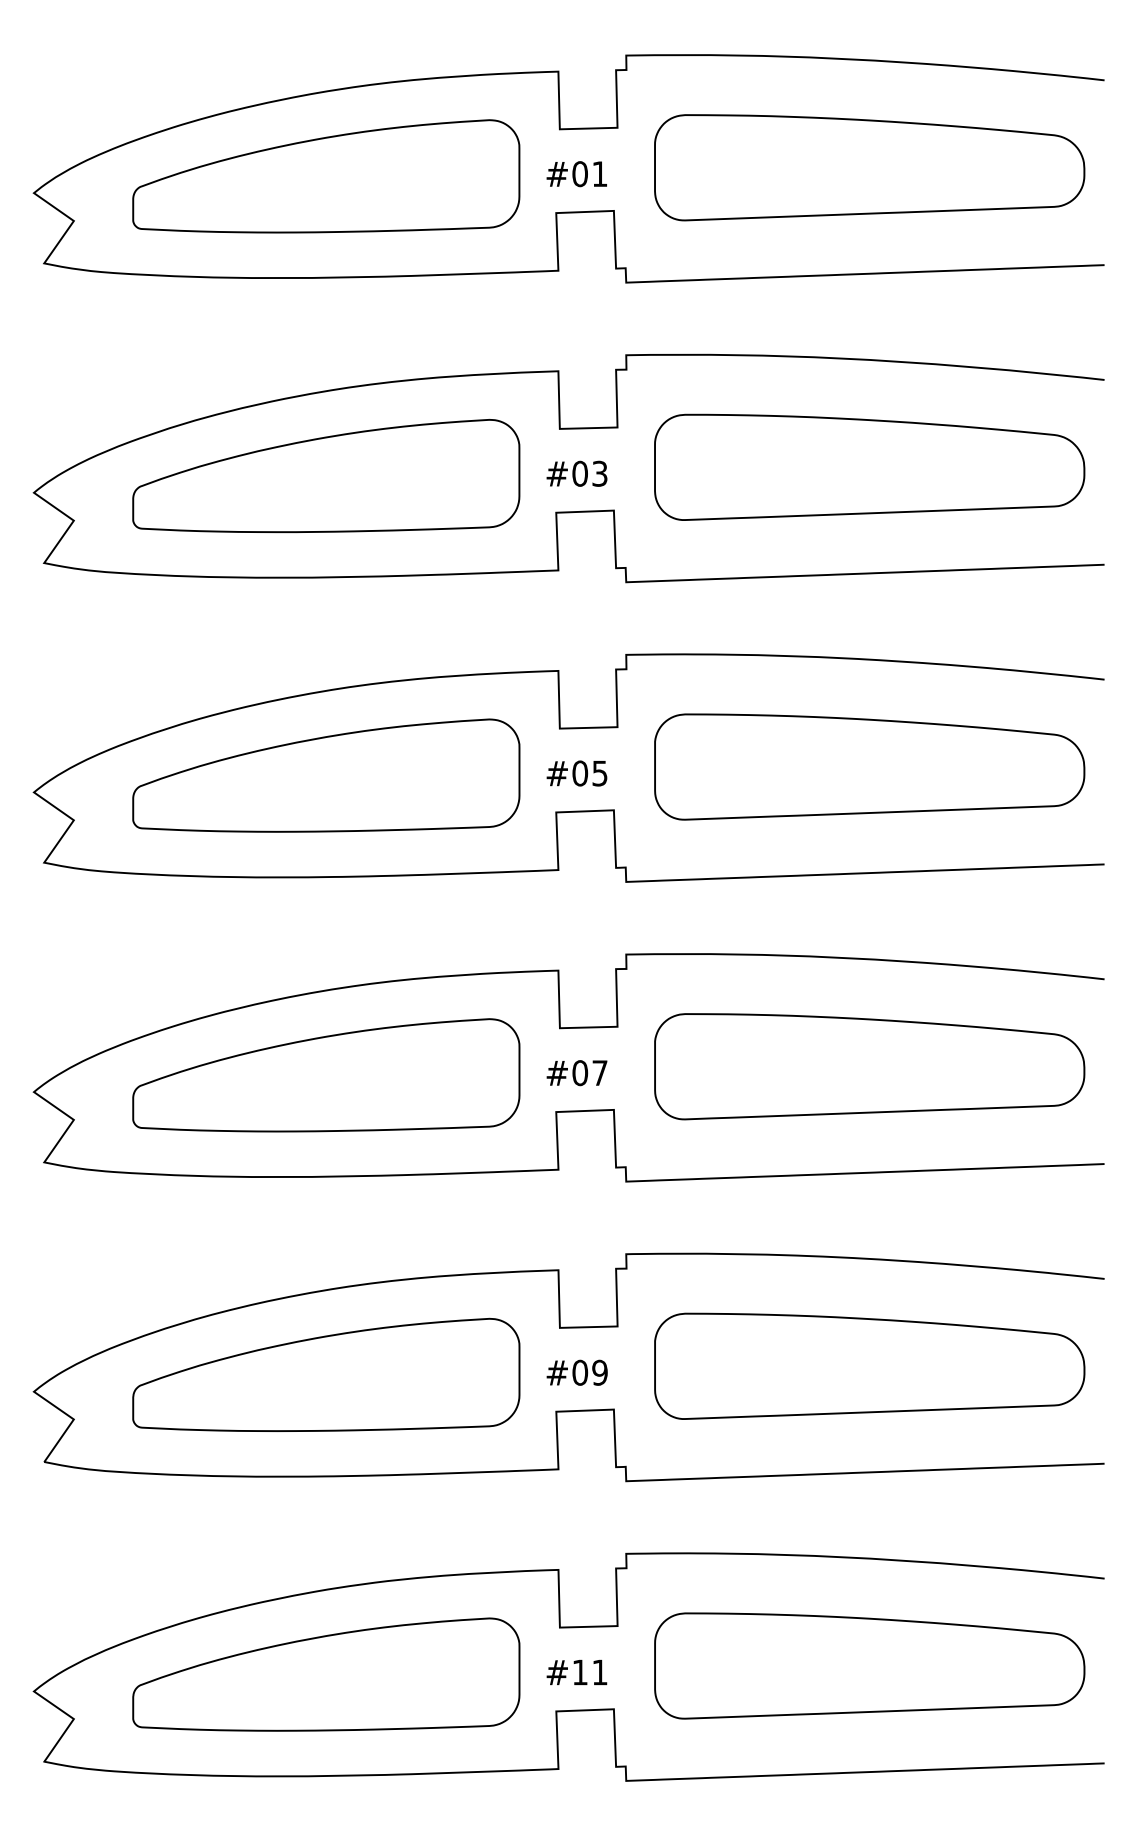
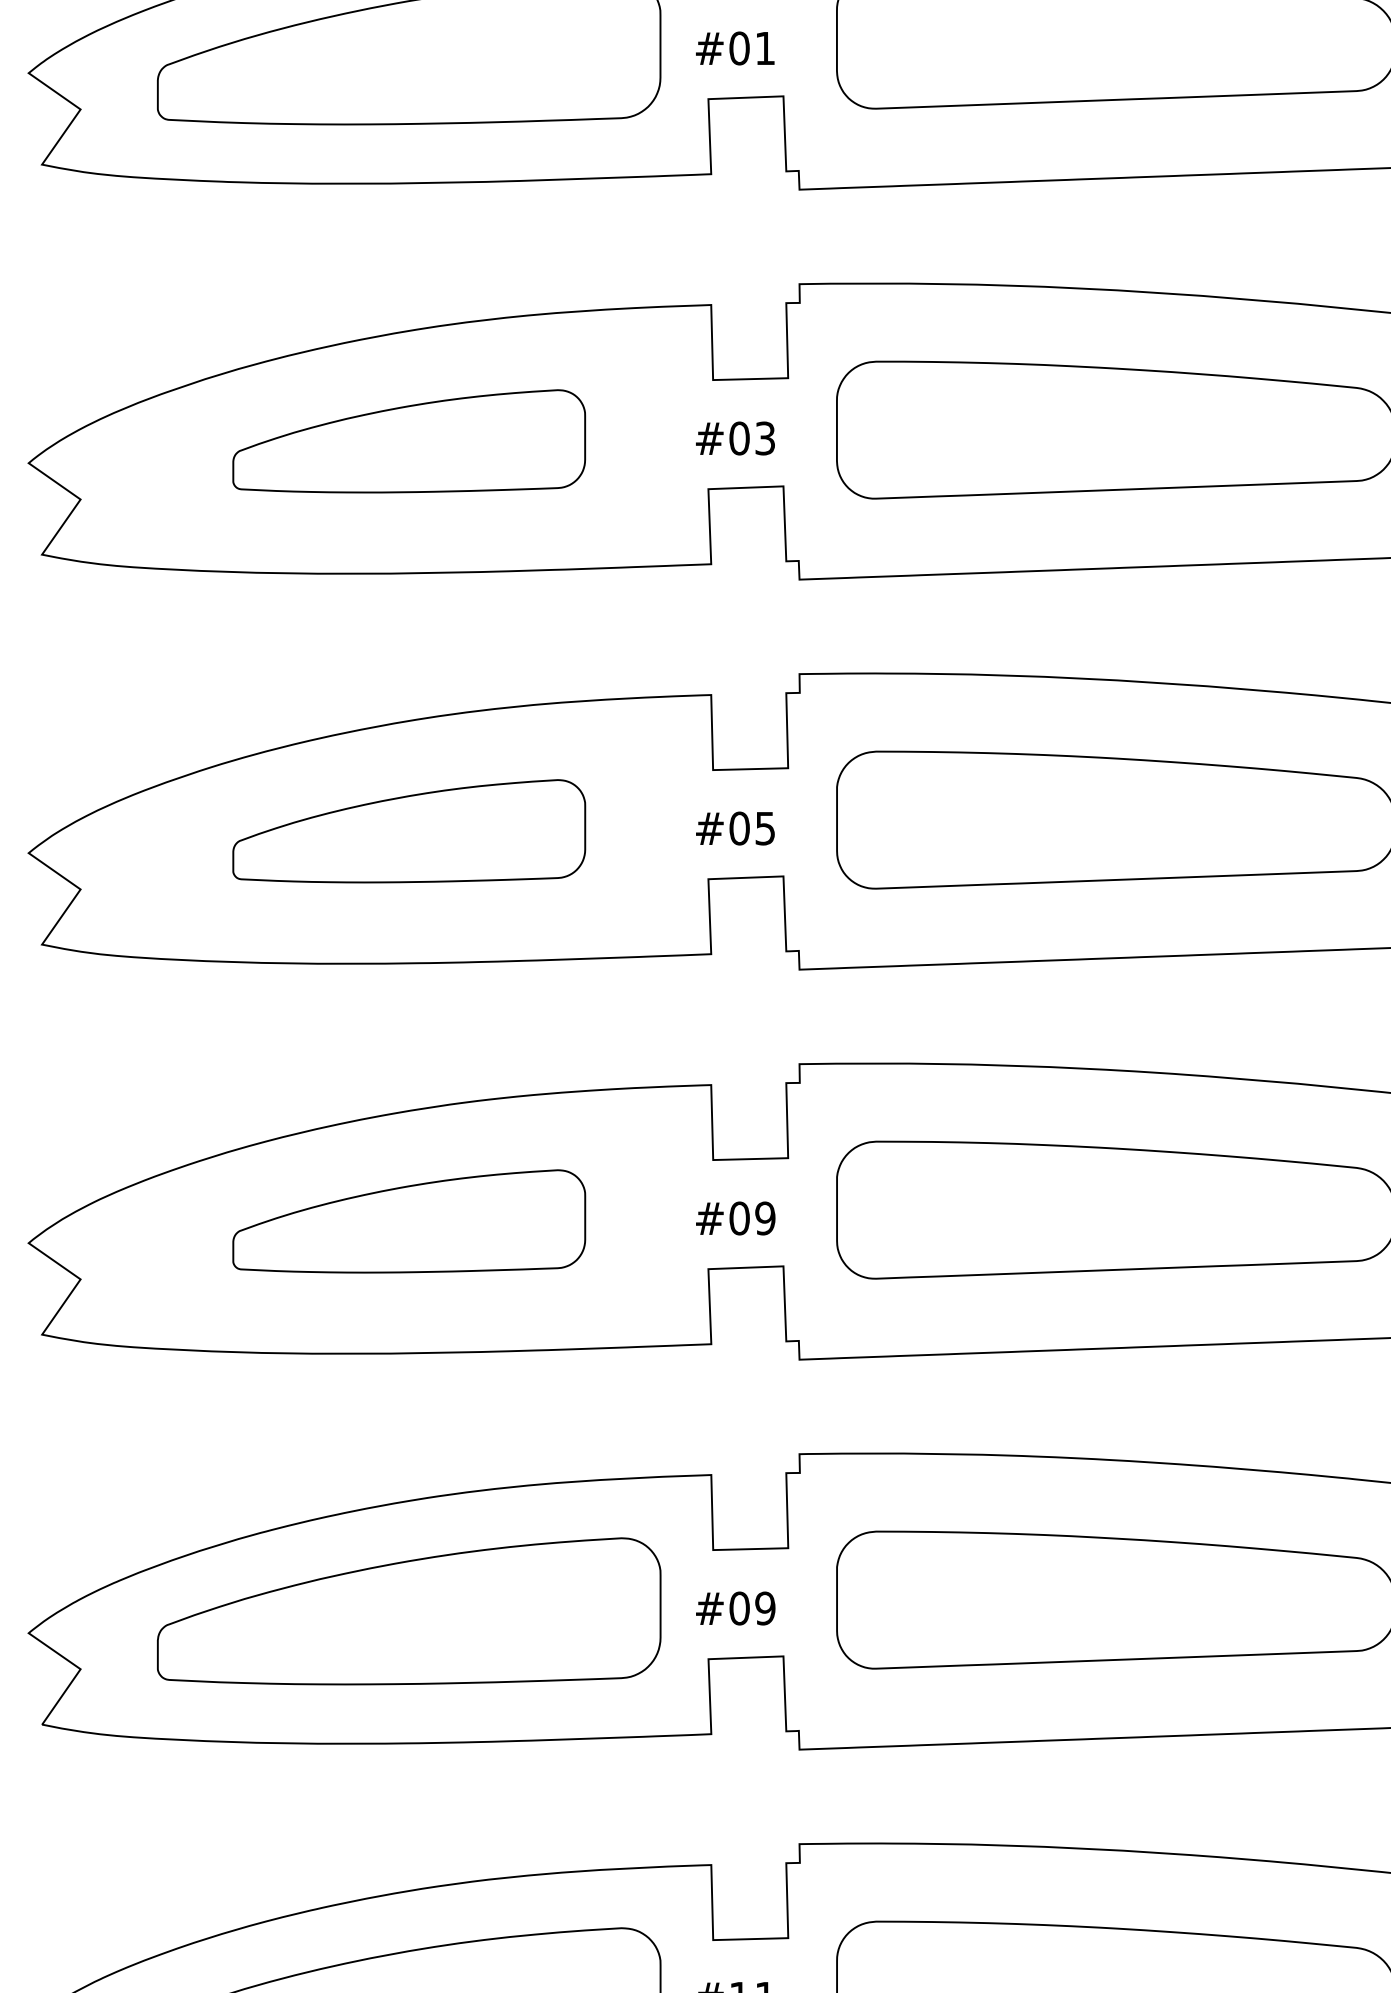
part: (326, 475) -> (409, 440), size x0.7
part: (326, 775) -> (409, 831), size x0.7
text: (599, 1073) -> (764, 1218), #07 -> #09
part: (326, 1075) -> (409, 1221), size x0.7

